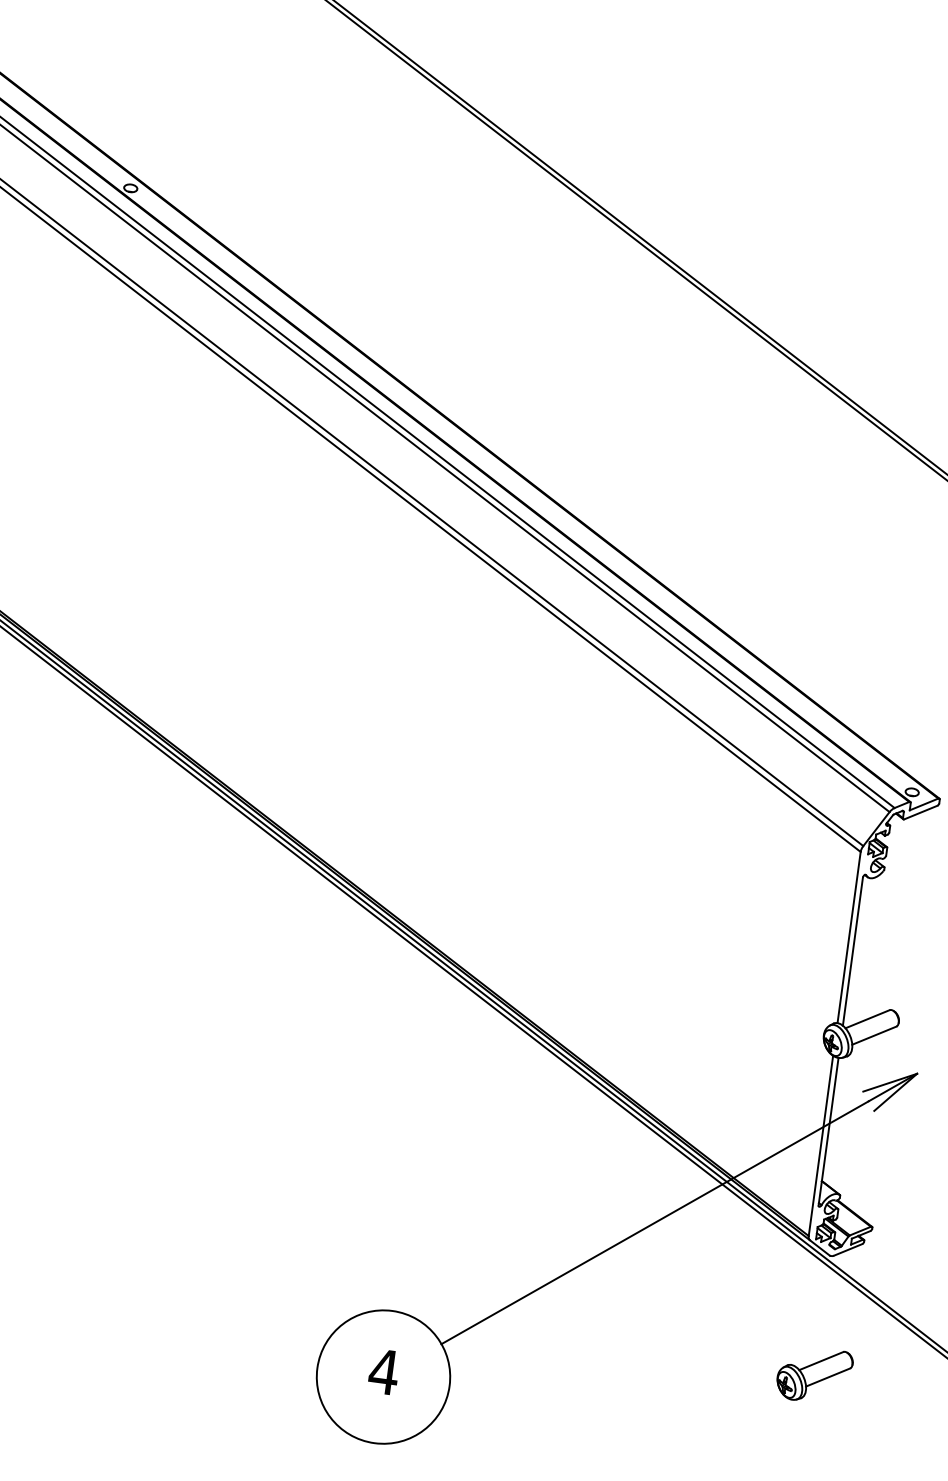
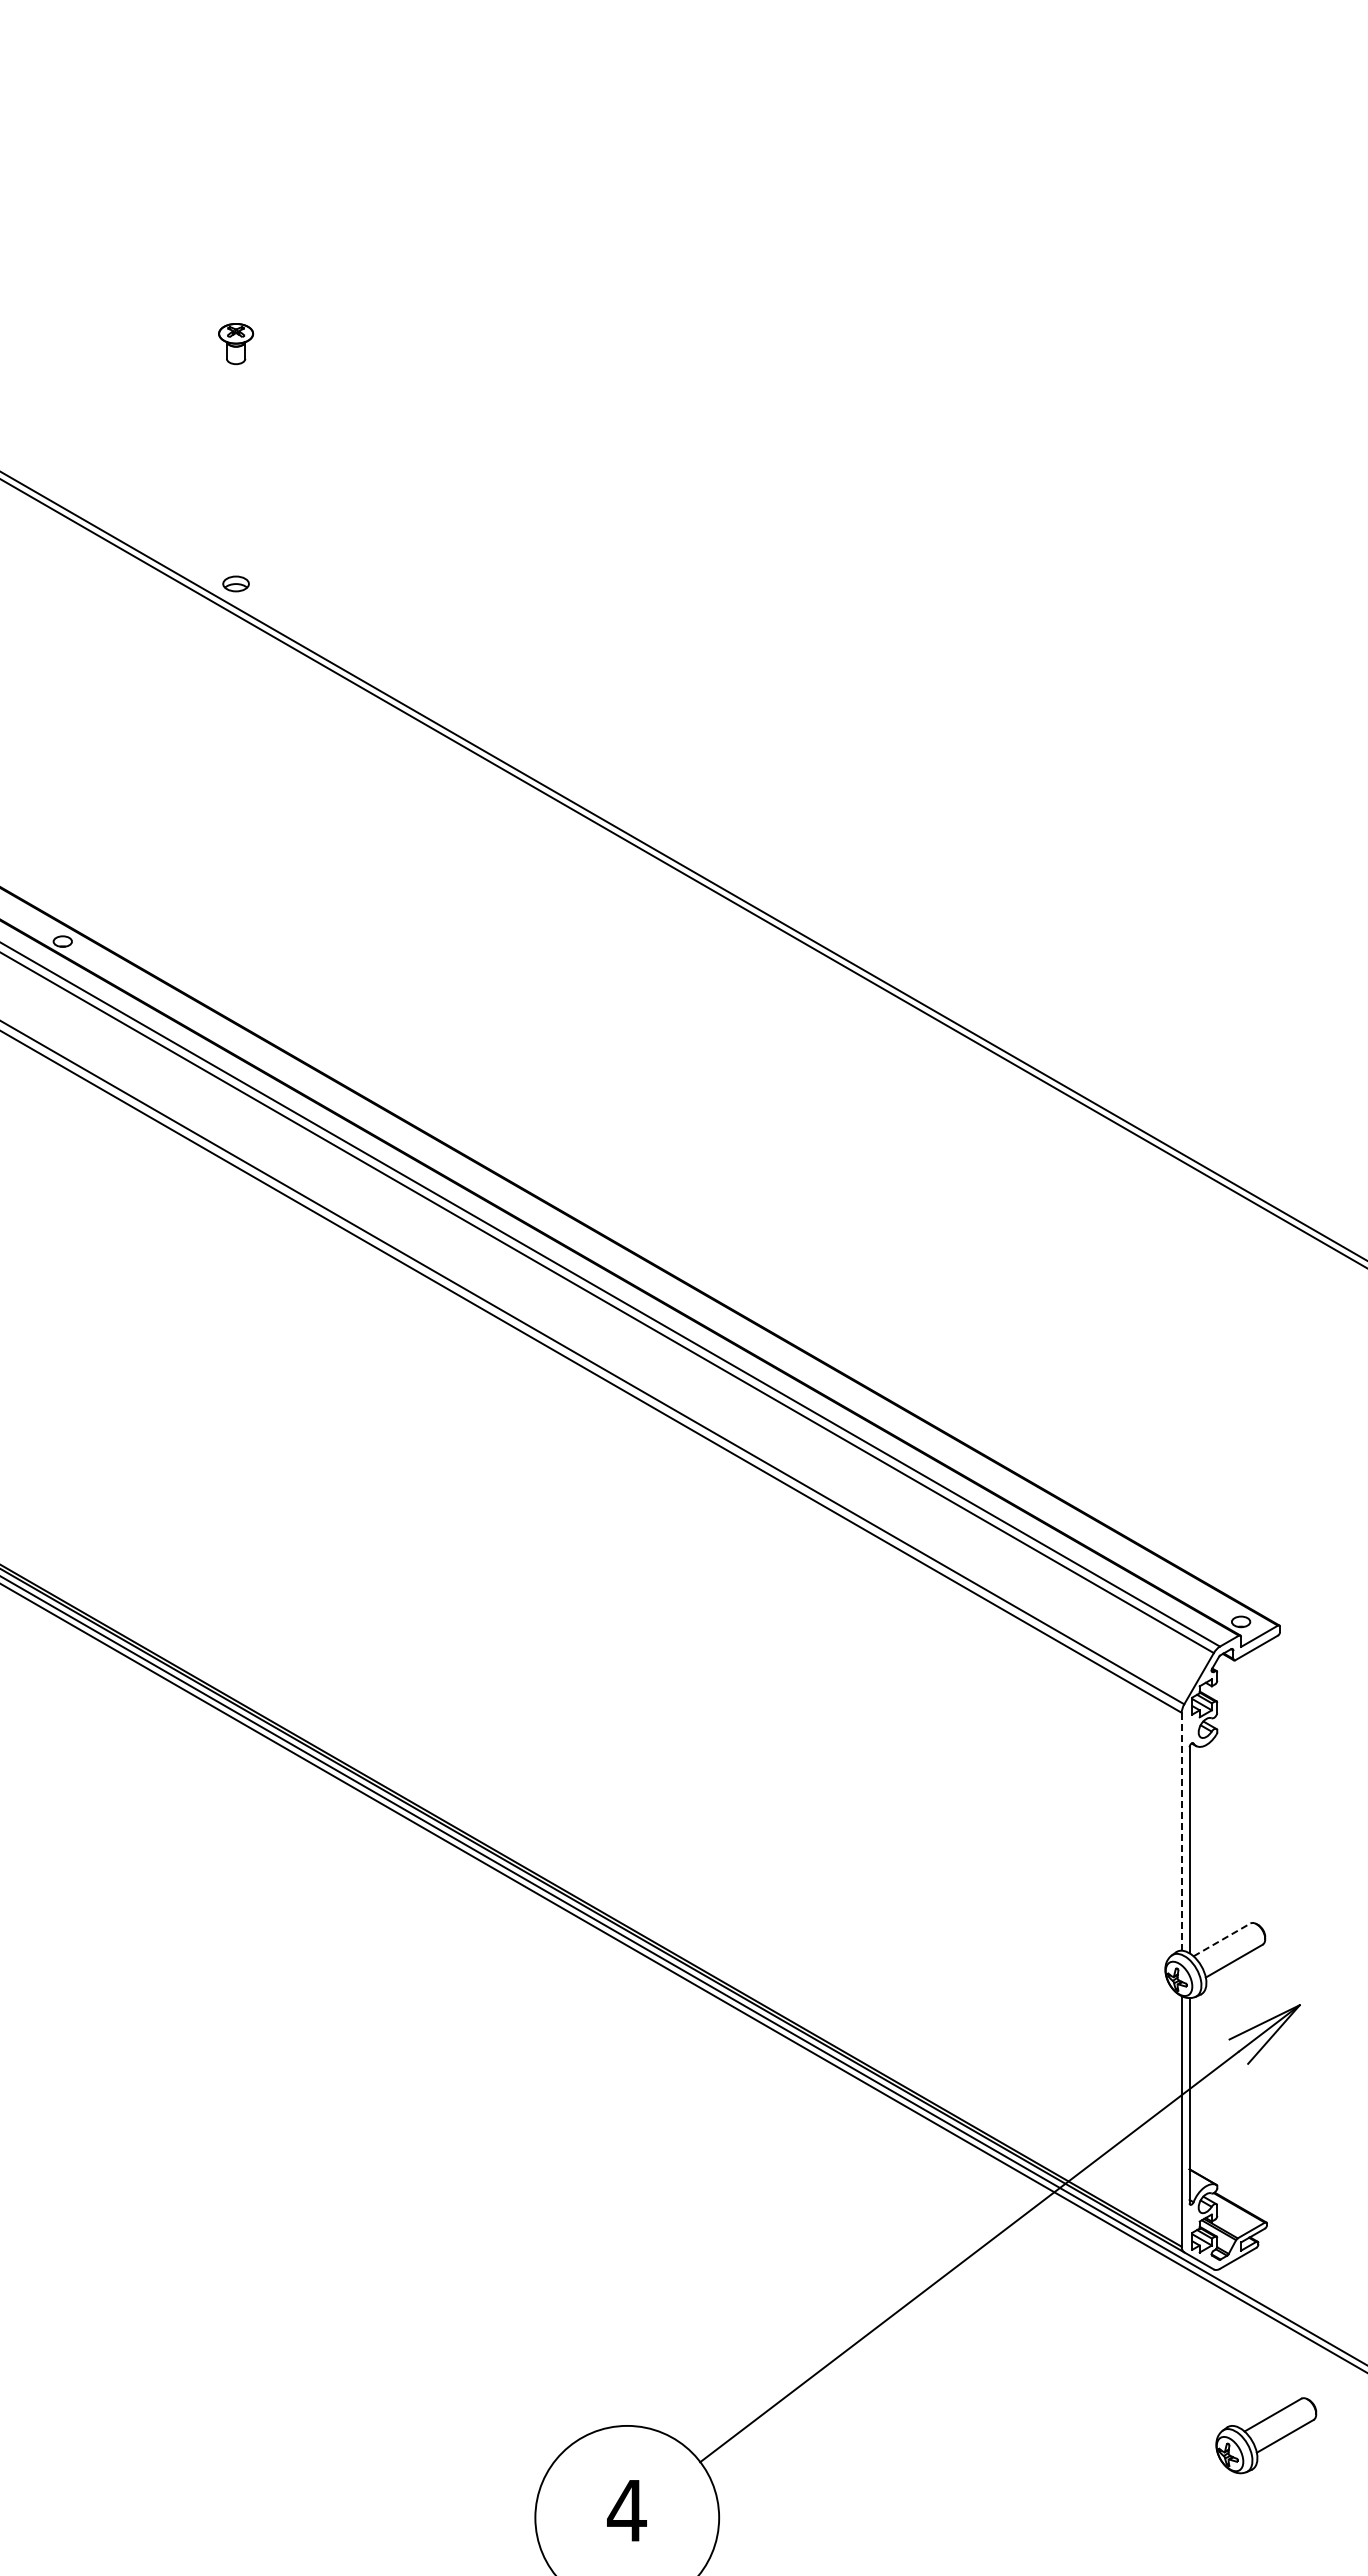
line: (848, 937) -> (1181, 1831), solid -> dashed
line: (867, 1018) -> (1222, 1939), solid -> dashed
part: (814, 1375) -> (1266, 2435), moved

